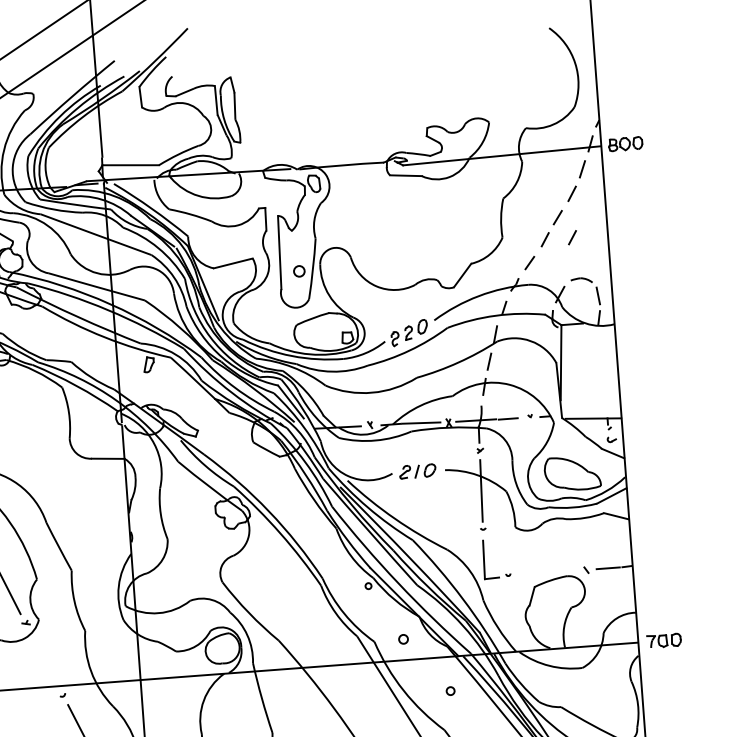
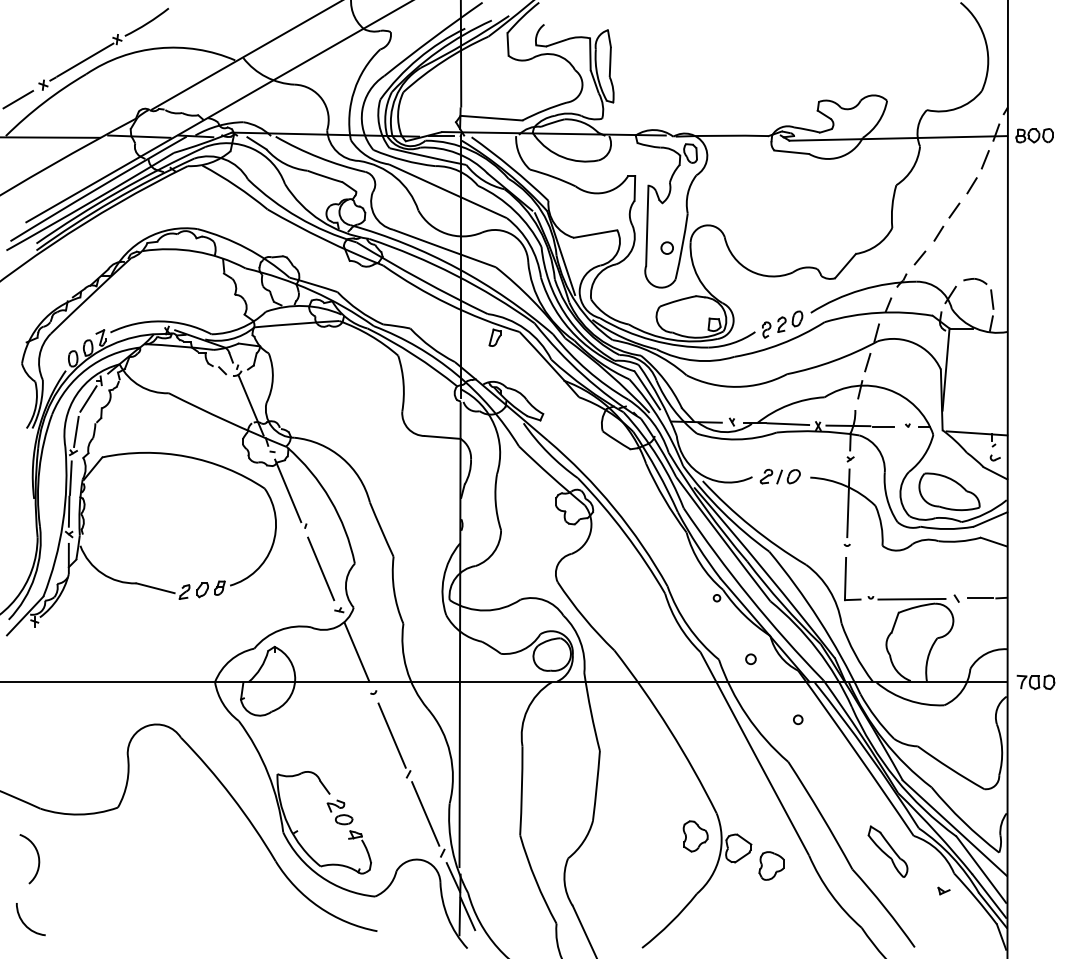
line: (572, 237) -> (968, 233), removed
line: (545, 573) -> (911, 598), added
line: (44, 659) -> (356, 651), added

